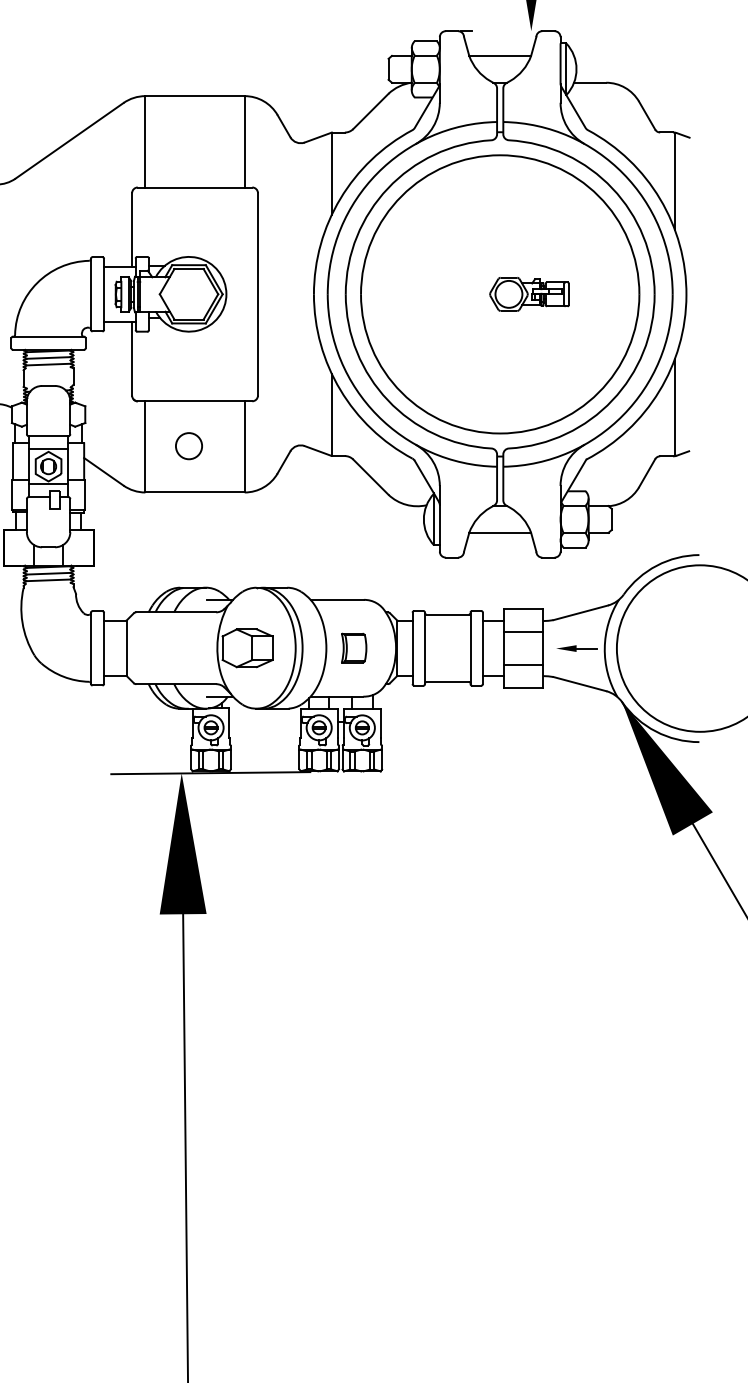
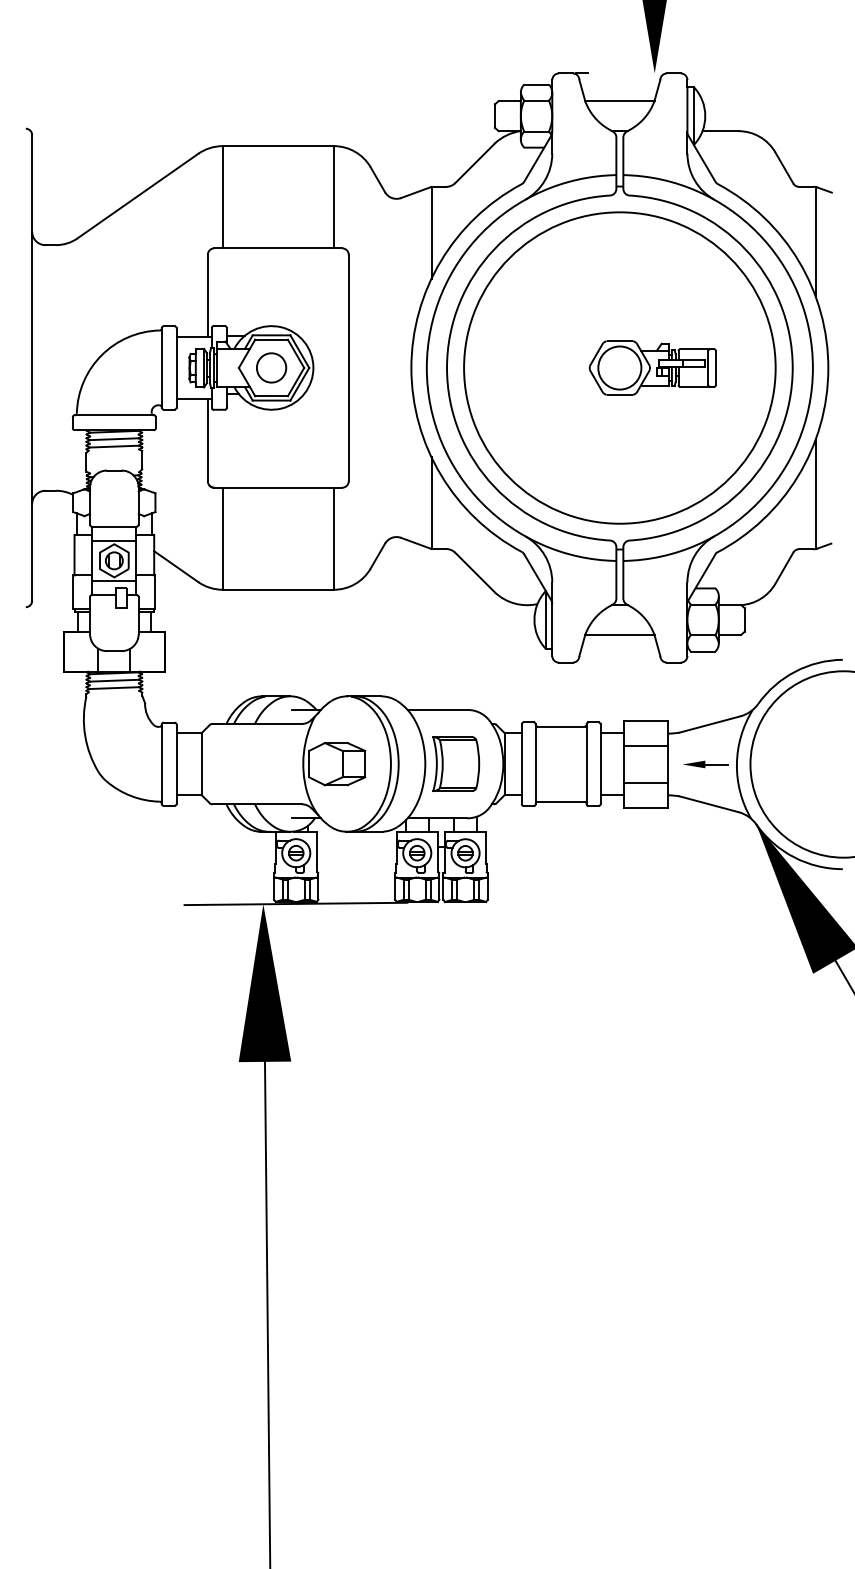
part: (529, 293) -> (652, 367), size x1.43
circle: (188, 445) -> (271, 367), moved
part: (354, 647) -> (456, 763), size x1.67

